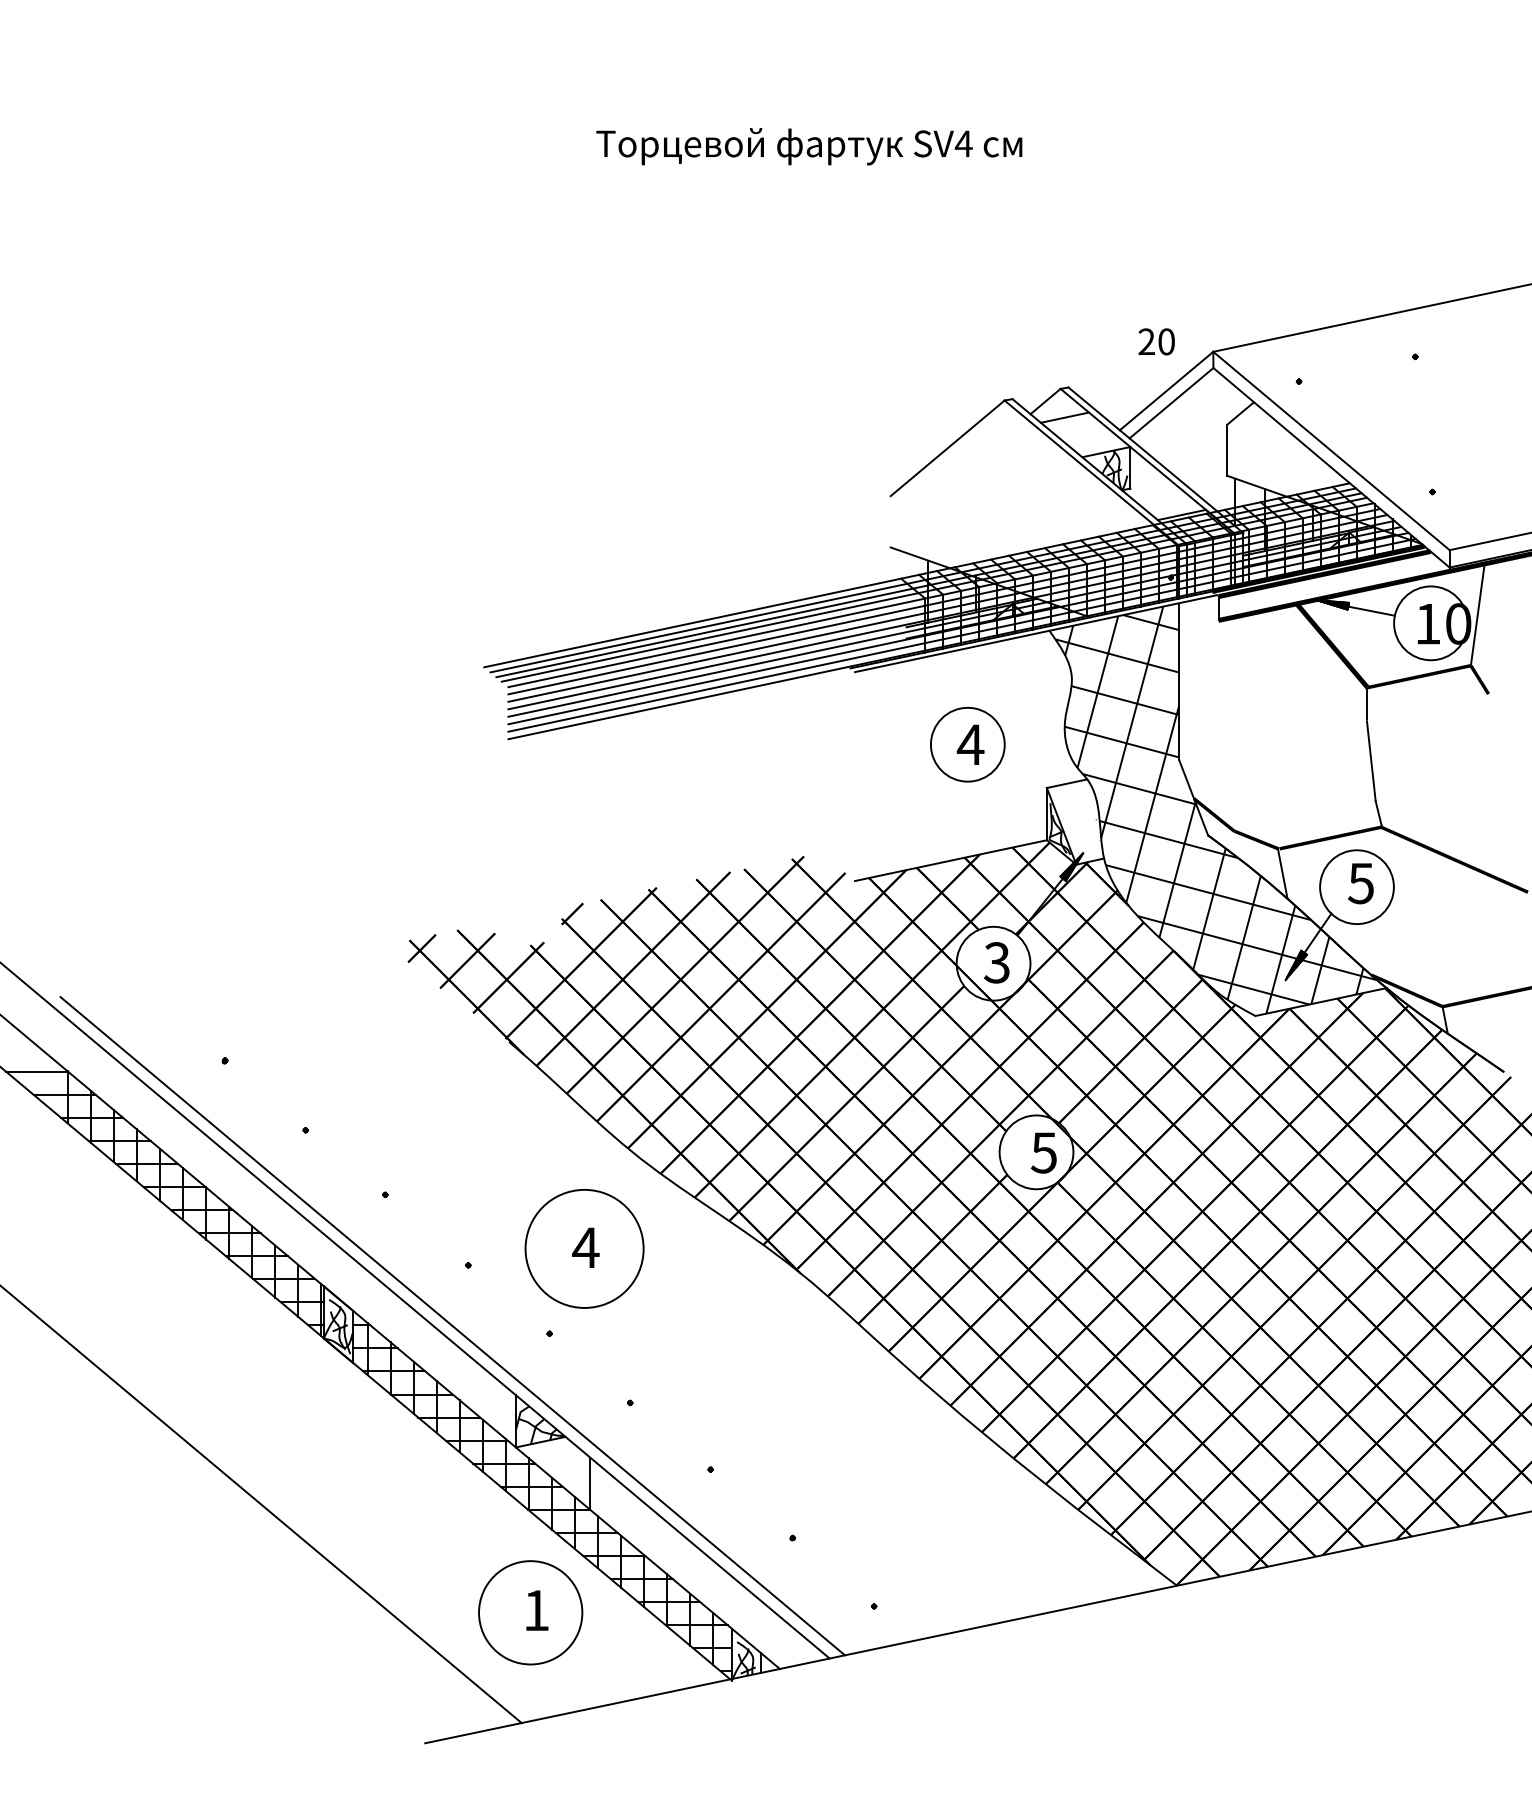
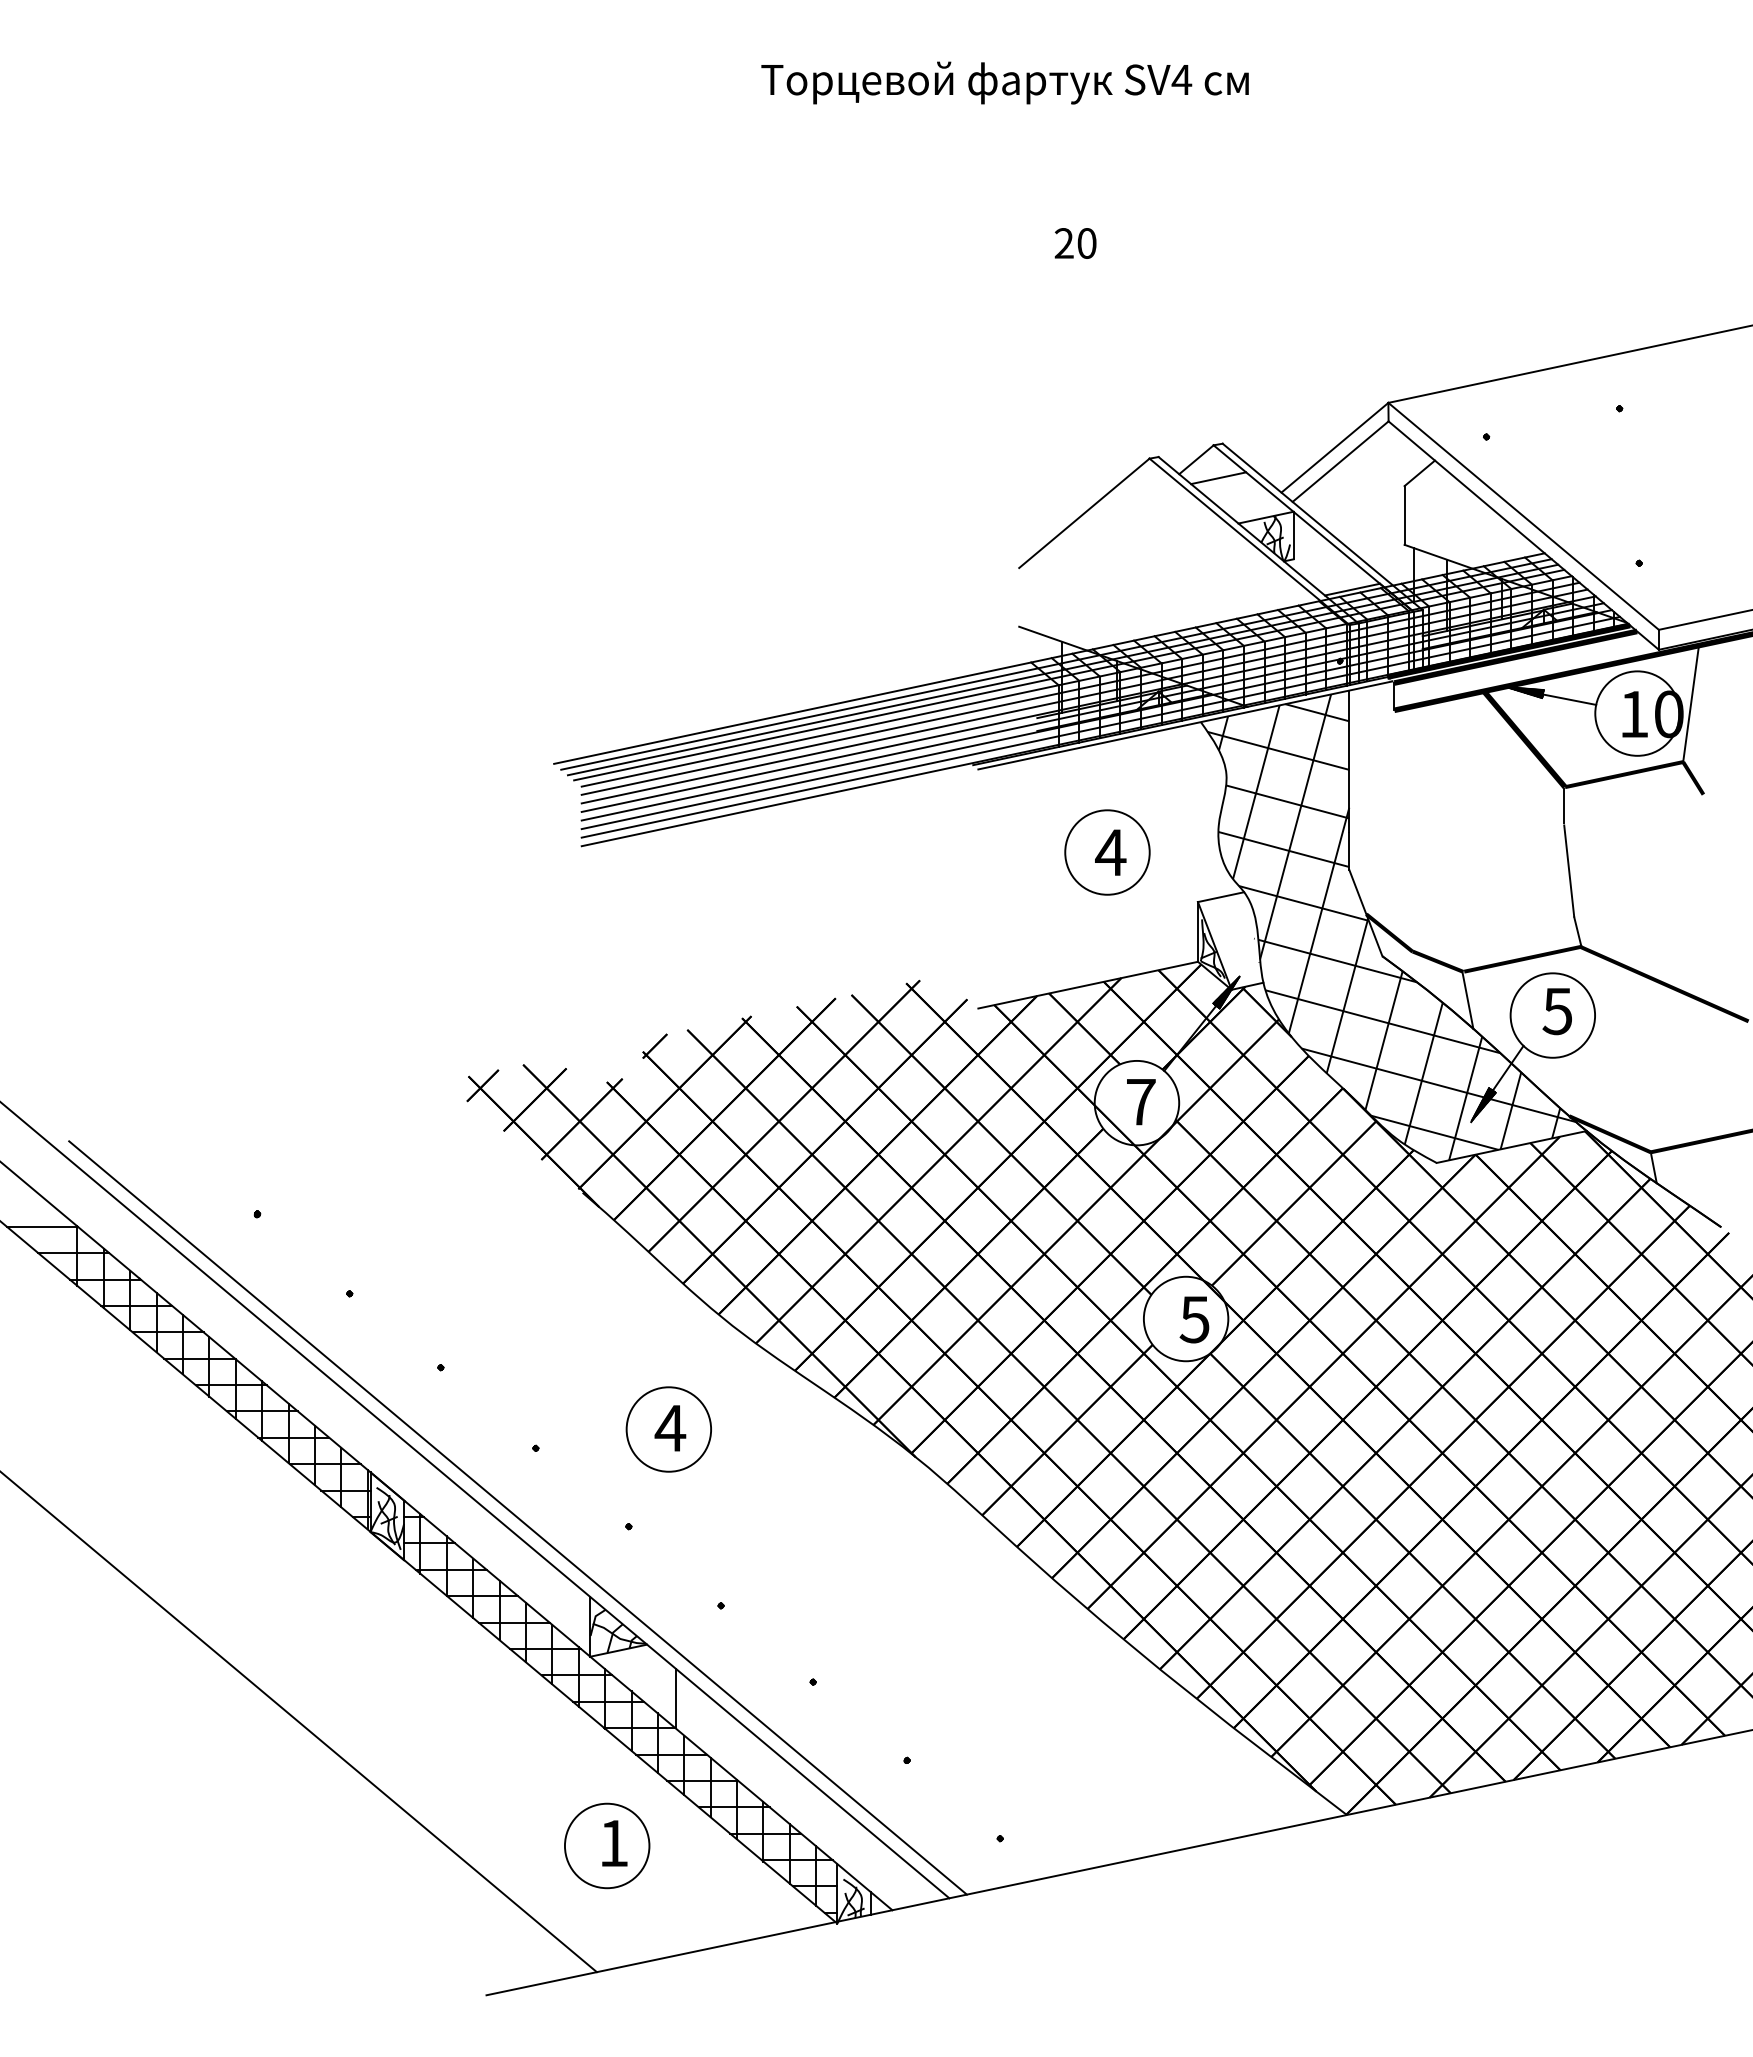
text: (808, 146) -> (1004, 82), moved
text: (1156, 341) -> (1075, 243), moved
text: (996, 962) -> (1140, 1101), 3 -> 7
circle: (584, 1248) -> (668, 1429), size x0.62
circle: (530, 1612) -> (606, 1845), size x0.71

